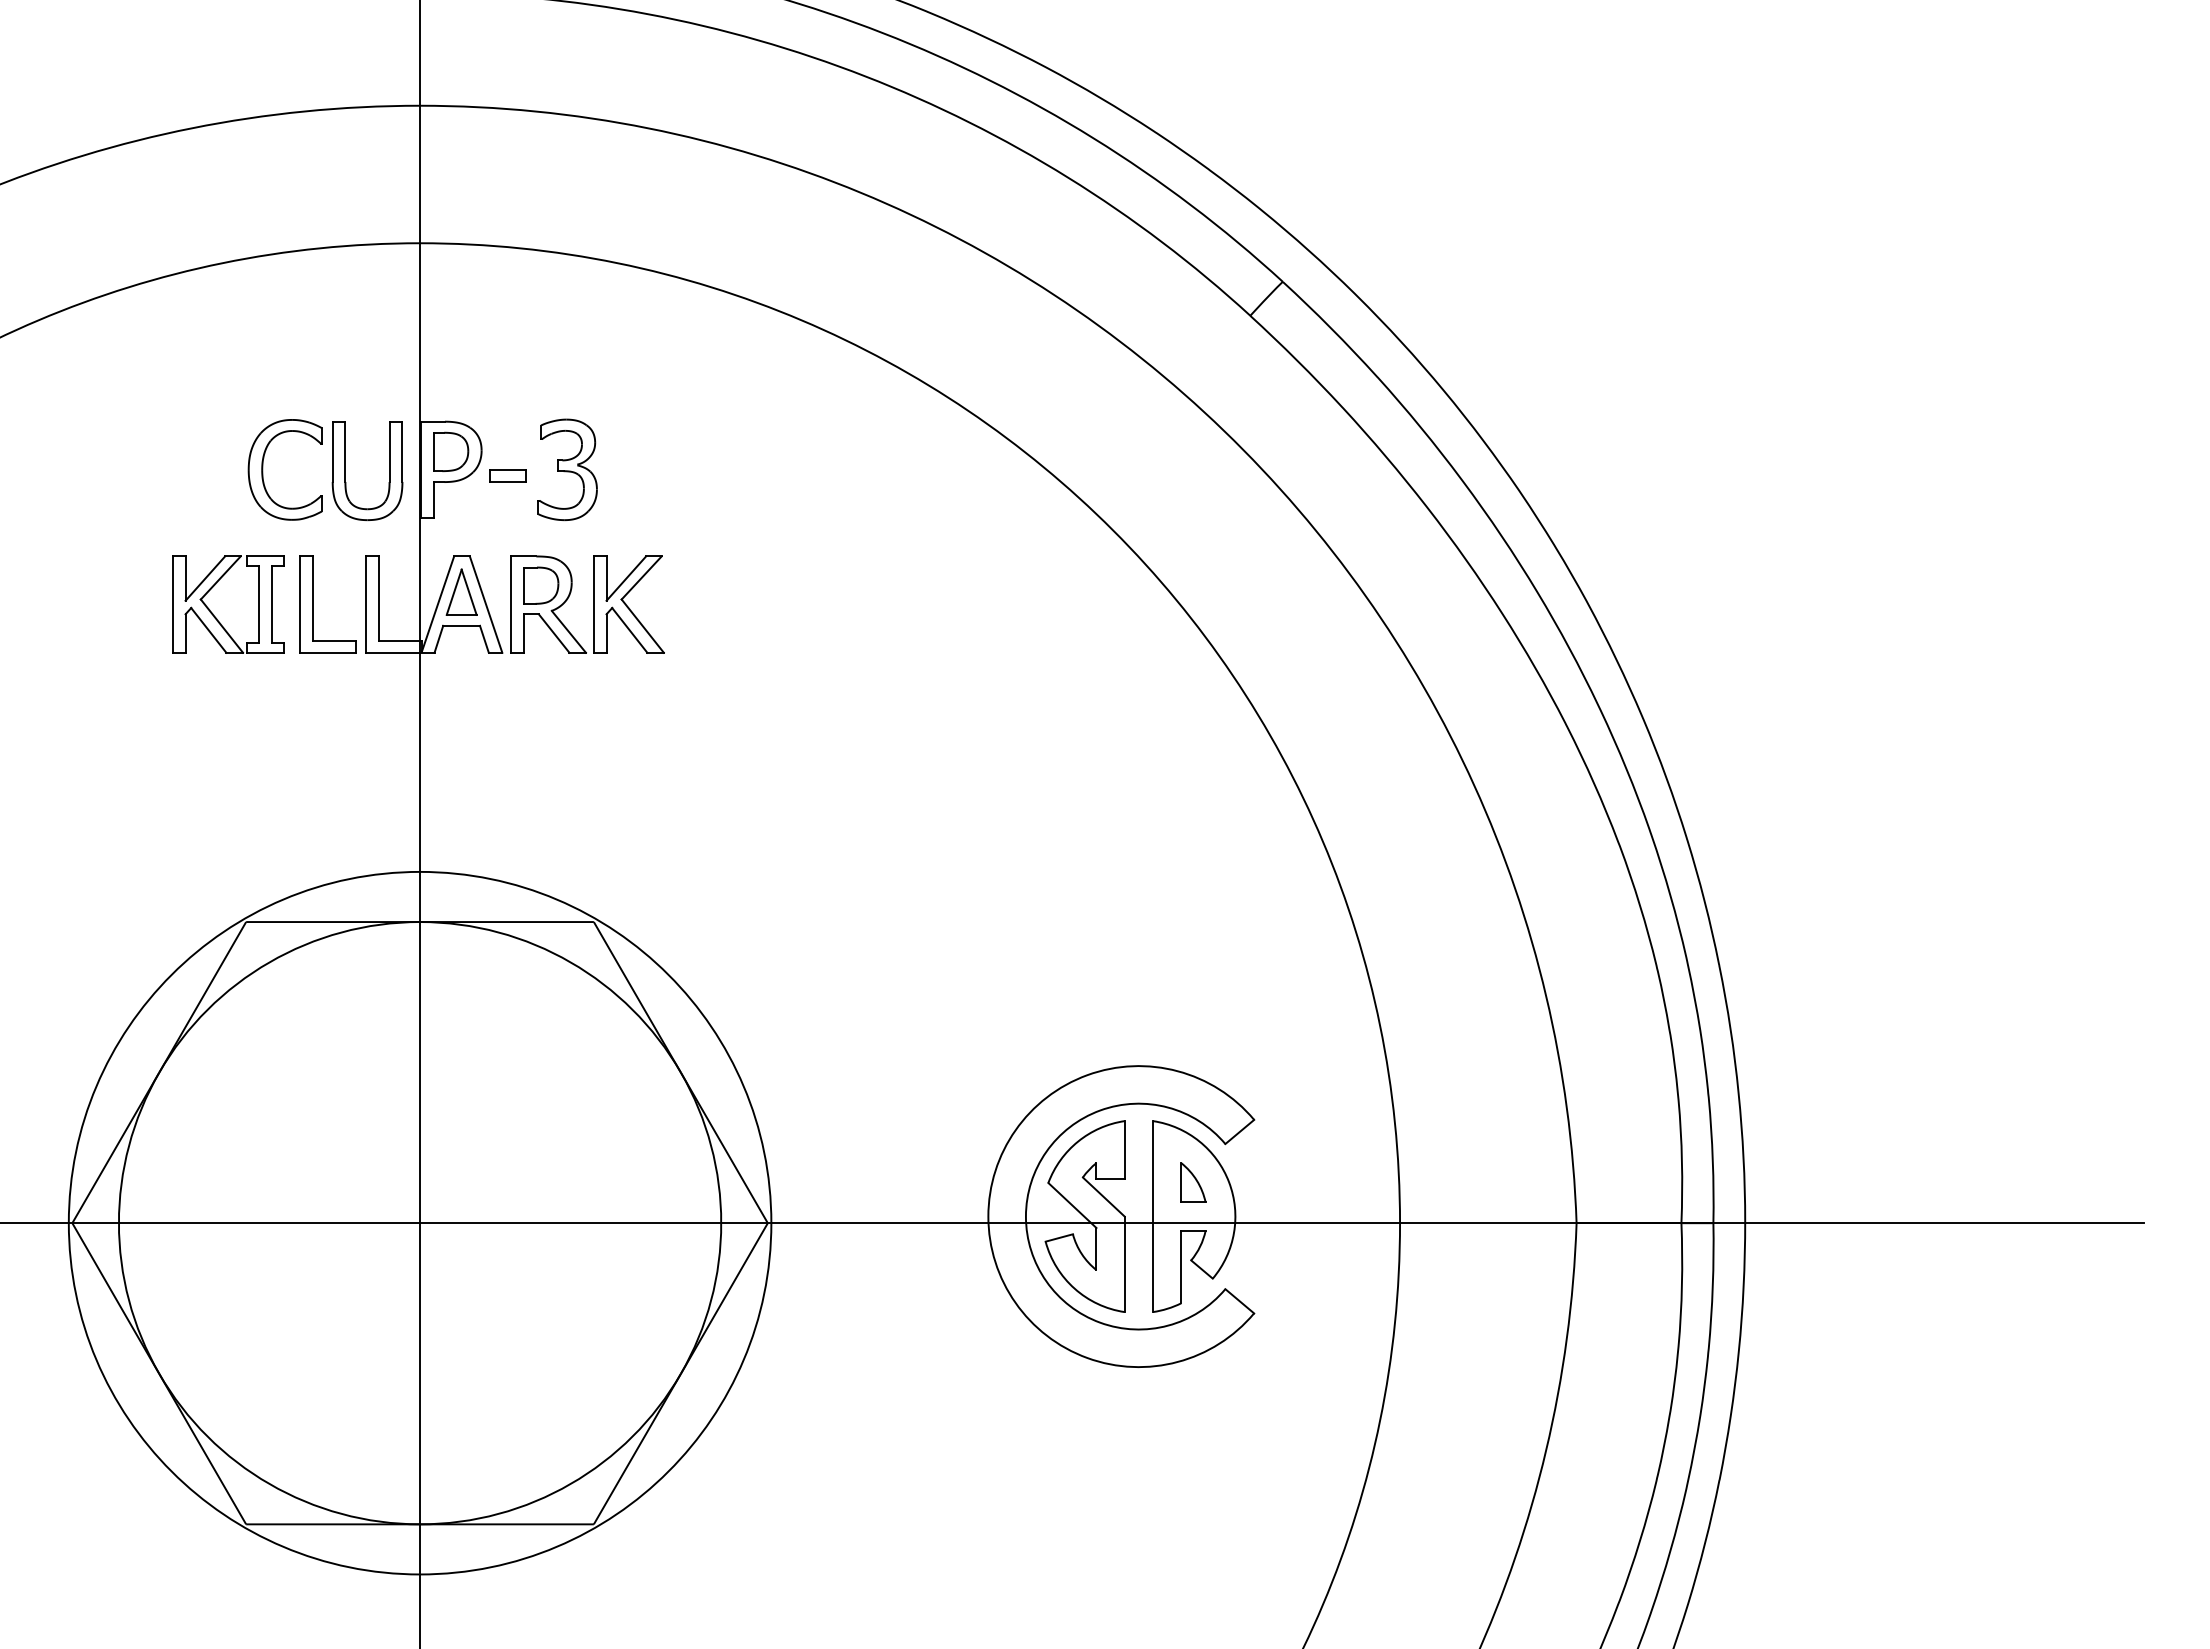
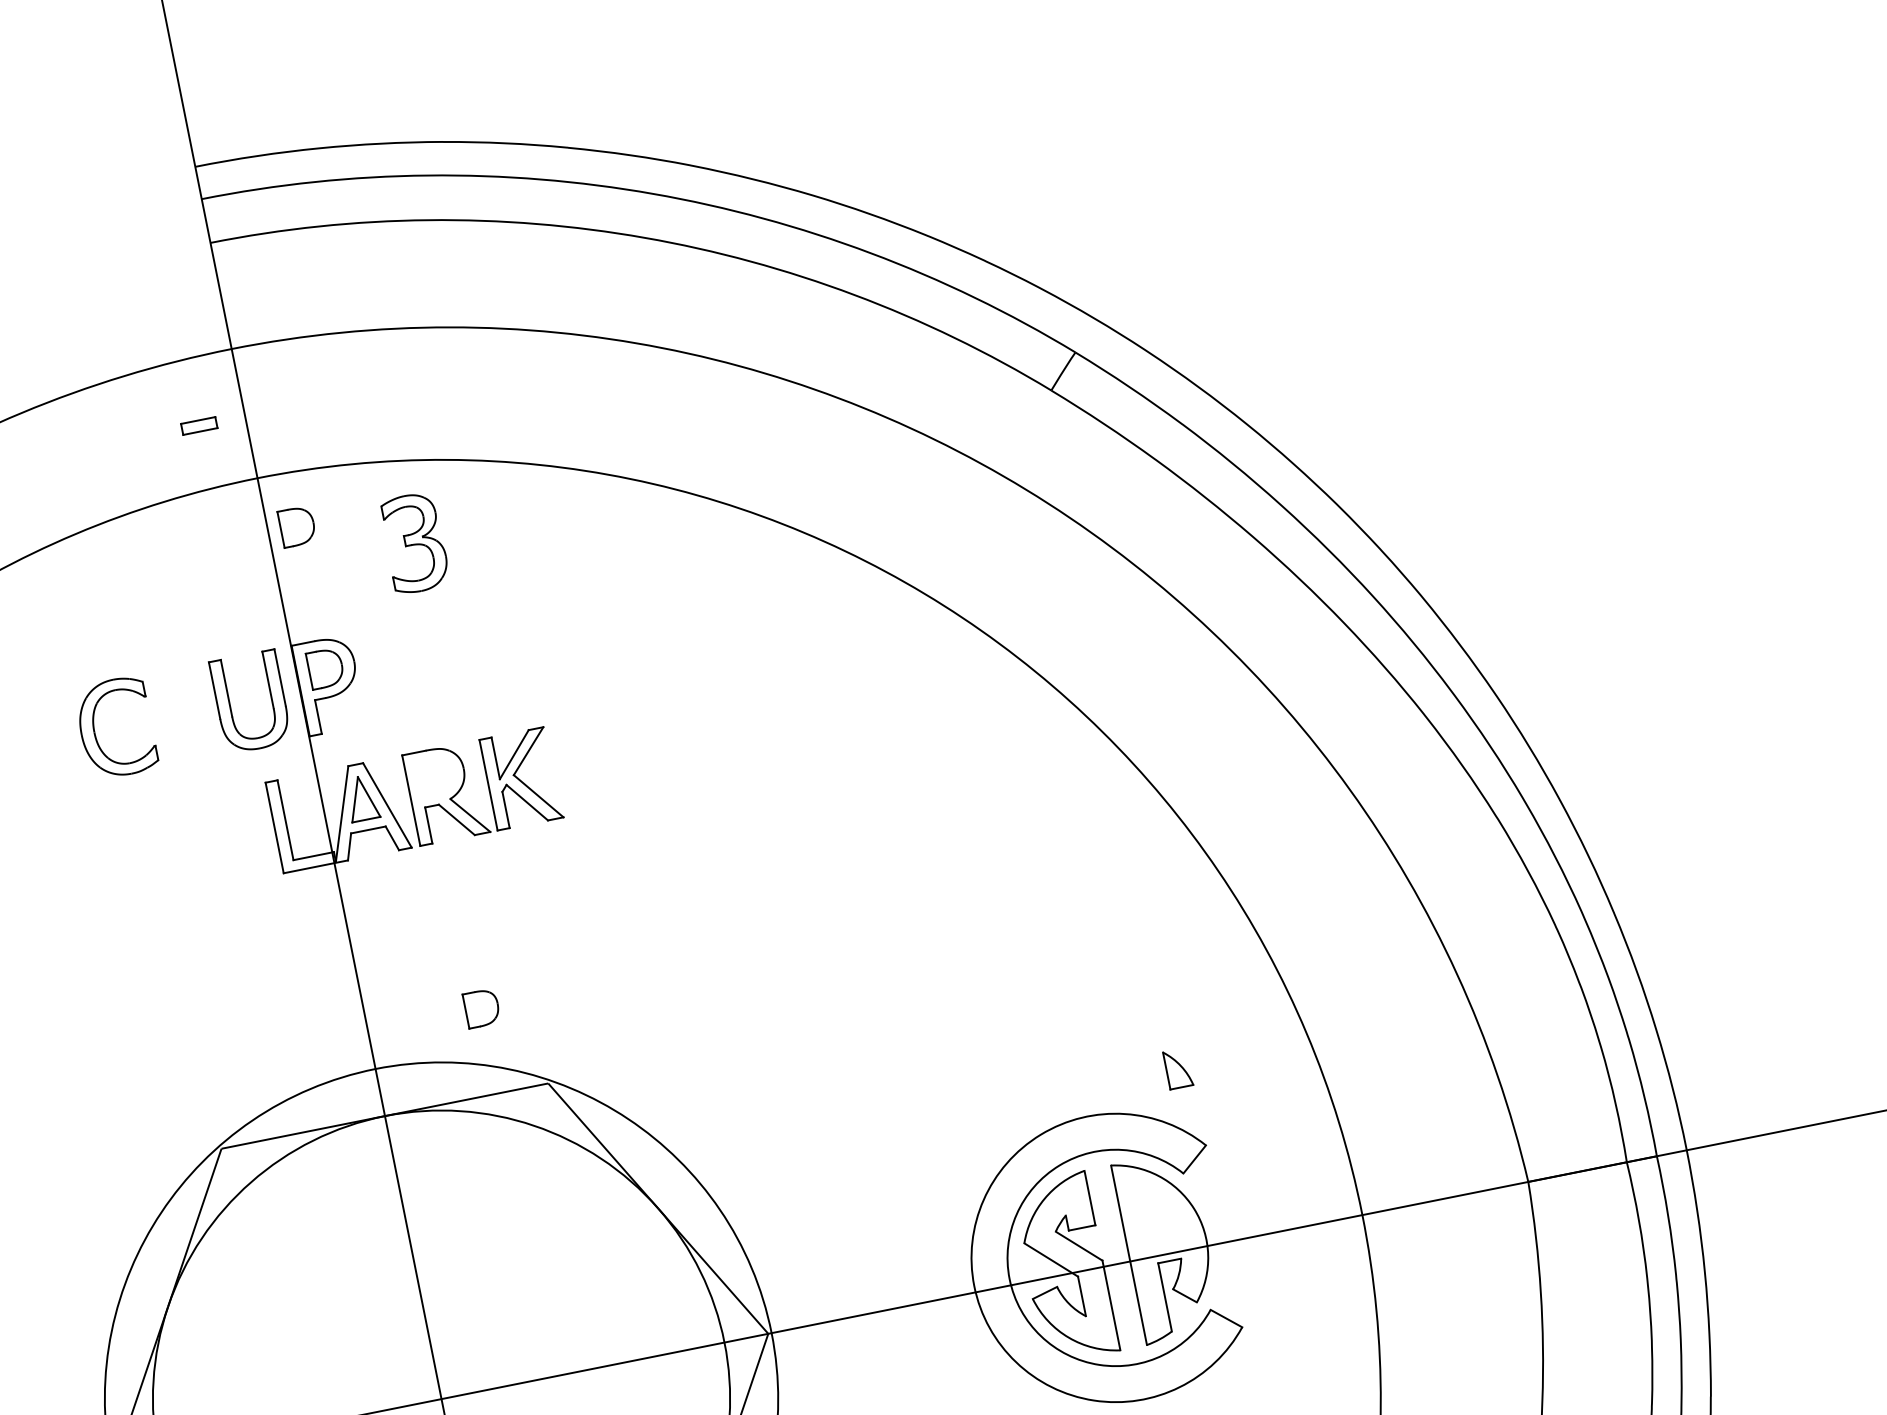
part: (451, 300) -> (297, 526), added
part: (263, 469) -> (95, 731), moved
part: (567, 469) -> (414, 542), moved
part: (507, 475) -> (198, 425), moved
part: (541, 585) -> (482, 1008), moved
part: (313, 604) -> (225, 837), removed
part: (213, 613) -> (132, 864), removed
part: (1193, 1182) -> (1178, 1068), moved

